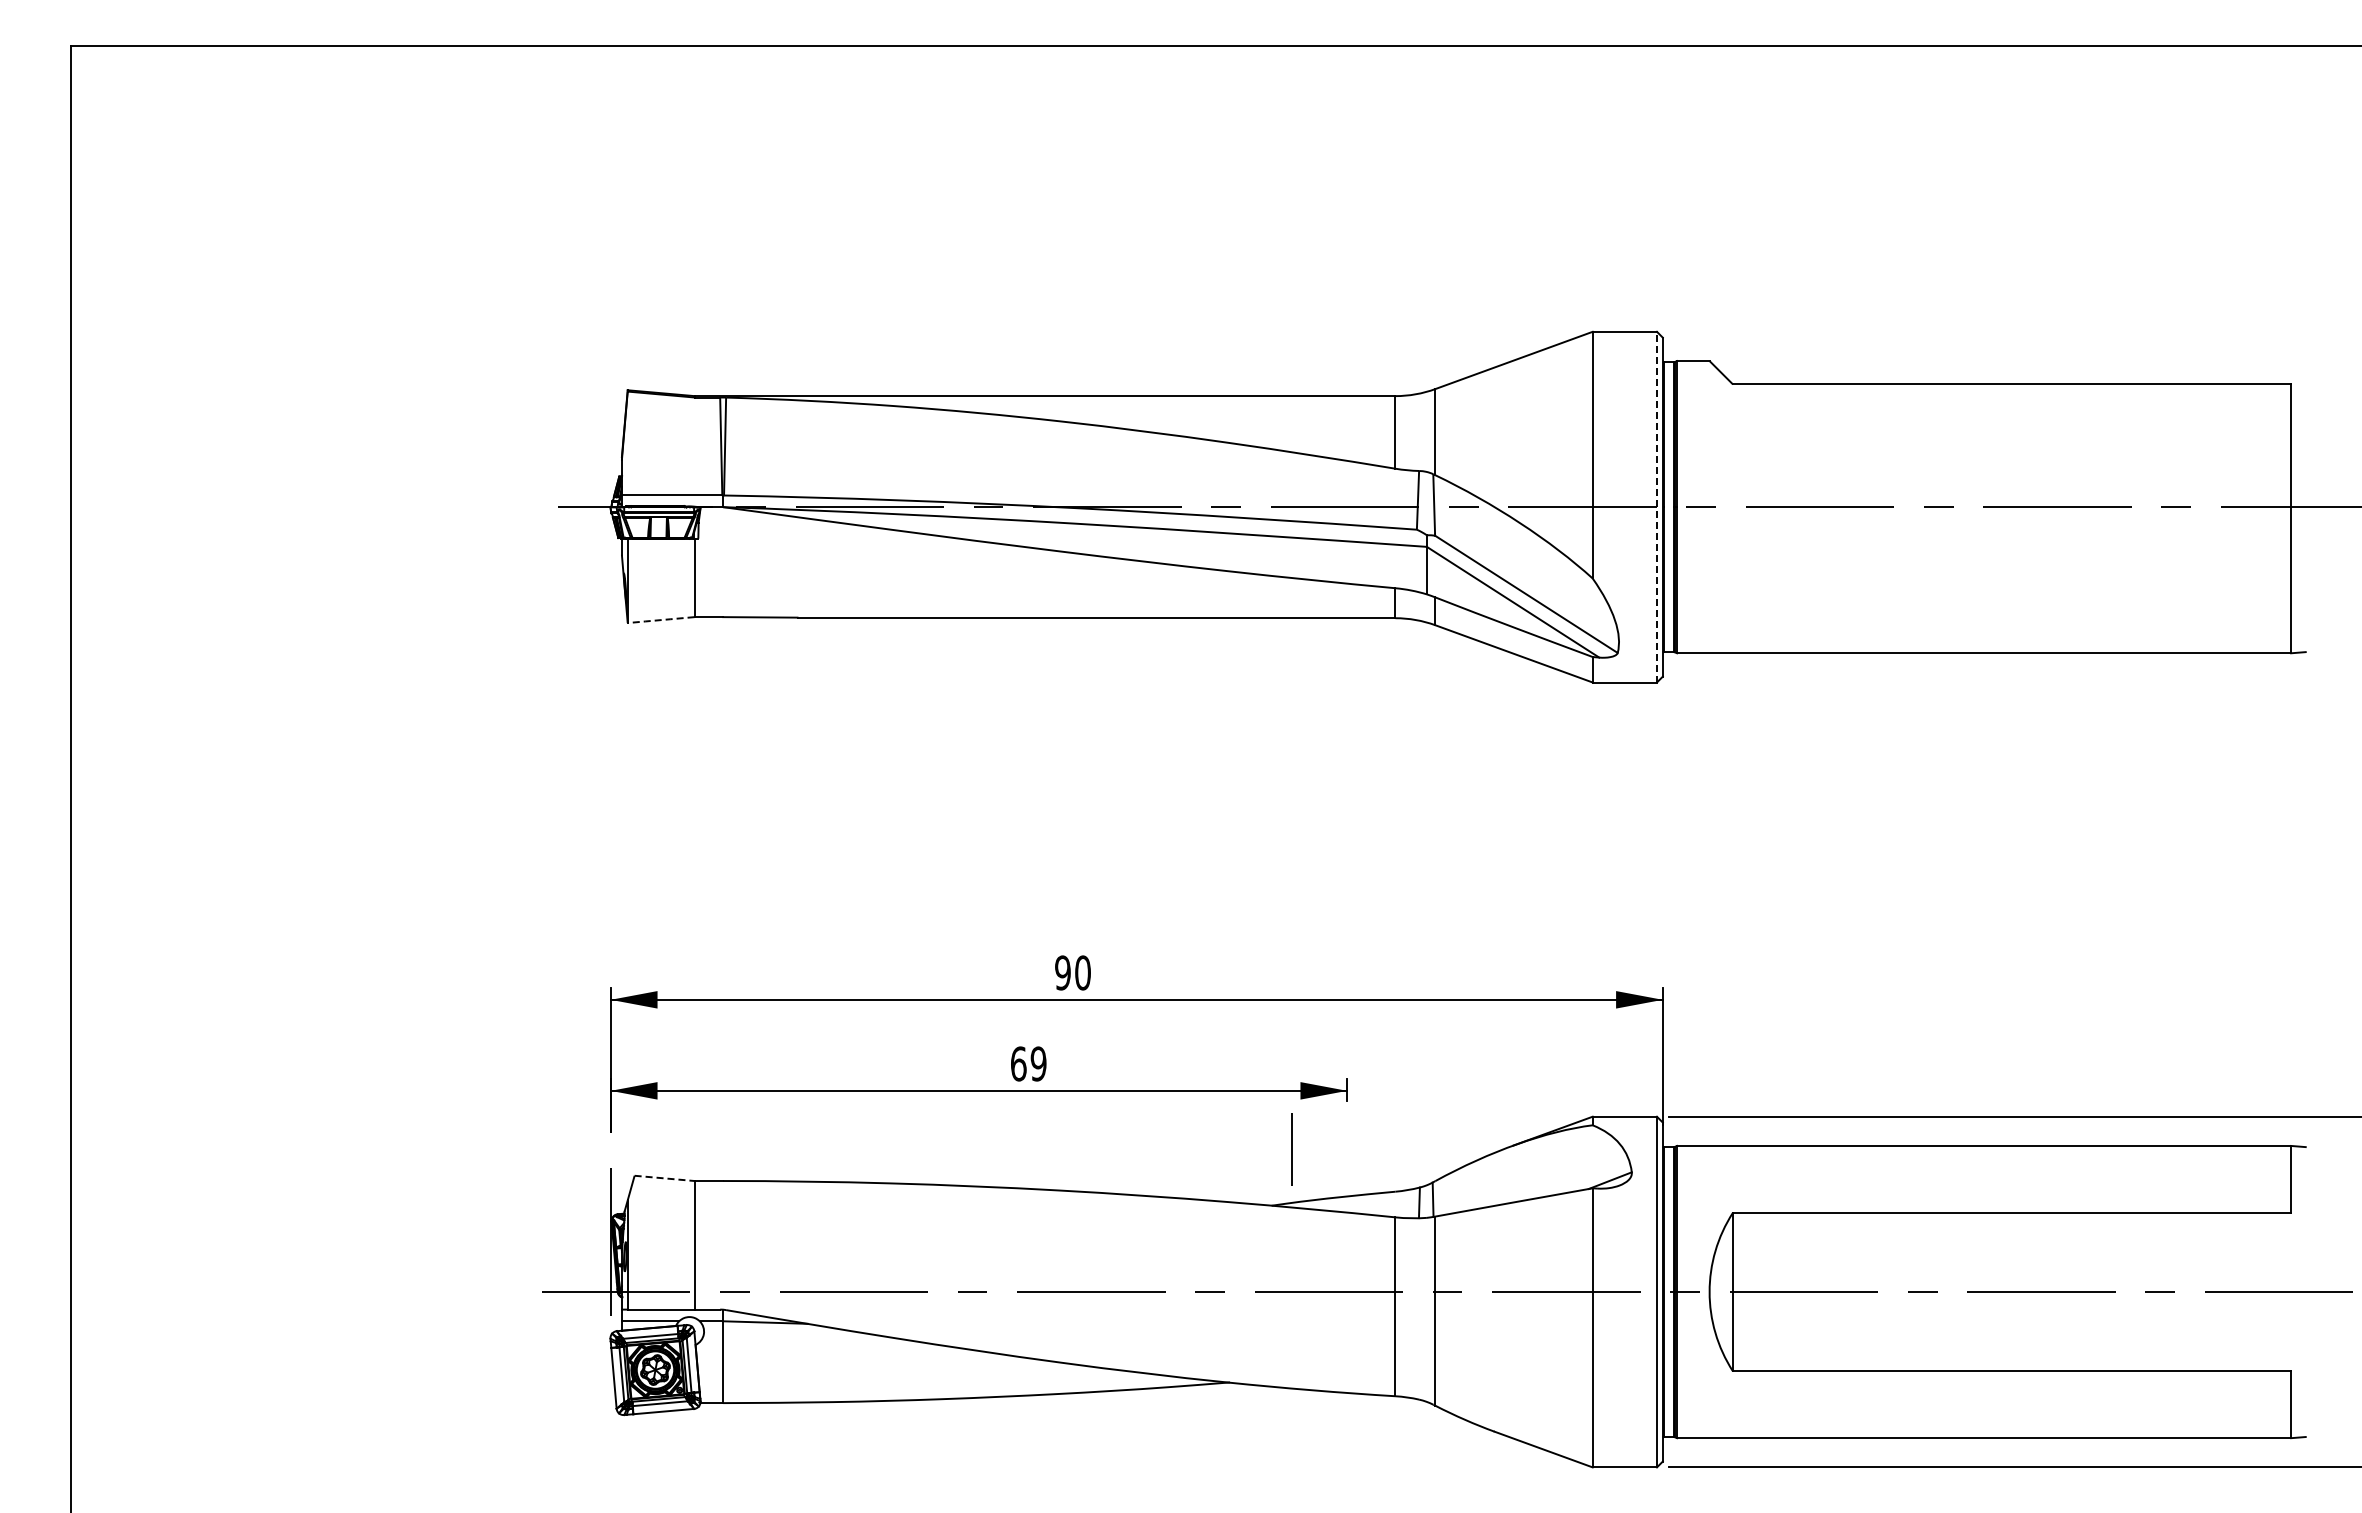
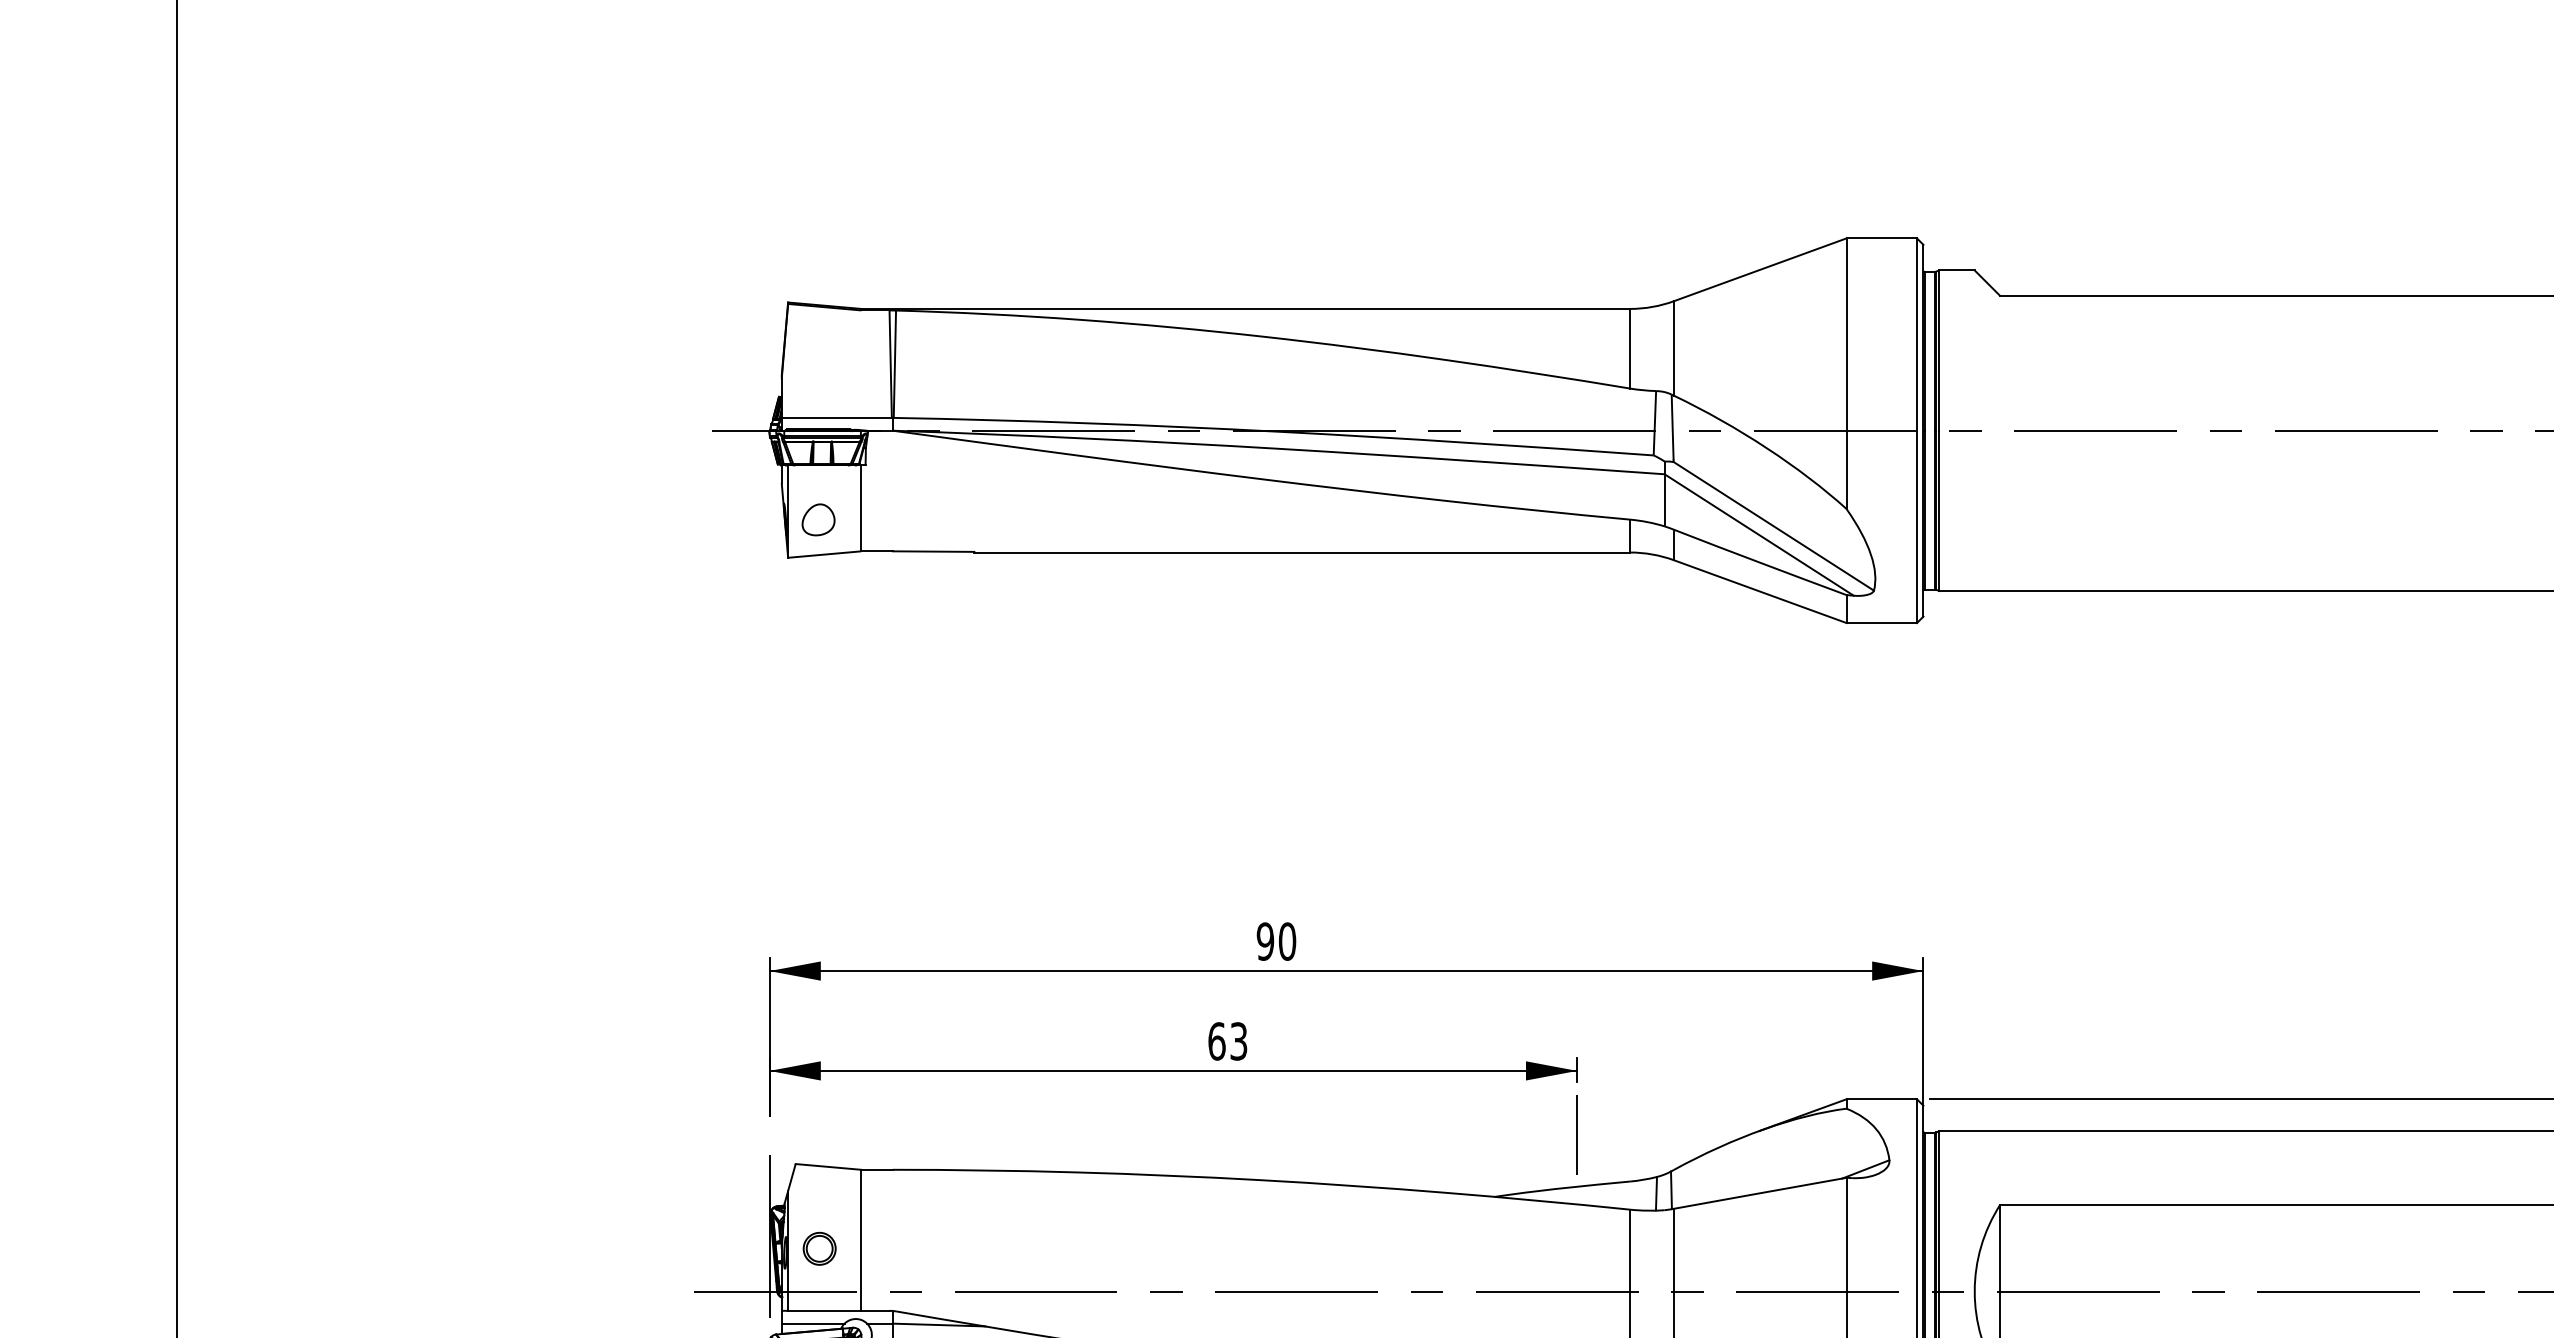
line: (1656, 506) -> (1916, 429), dashed -> solid
part: (655, 588) -> (818, 519), added
line: (660, 620) -> (824, 555), dashed -> solid
text: (1038, 1063) -> (1238, 1040), 69 -> 63
line: (1291, 1149) -> (1576, 1135), moved
line: (665, 1178) -> (829, 1167), dashed -> solid
part: (656, 1252) -> (819, 1248), added

